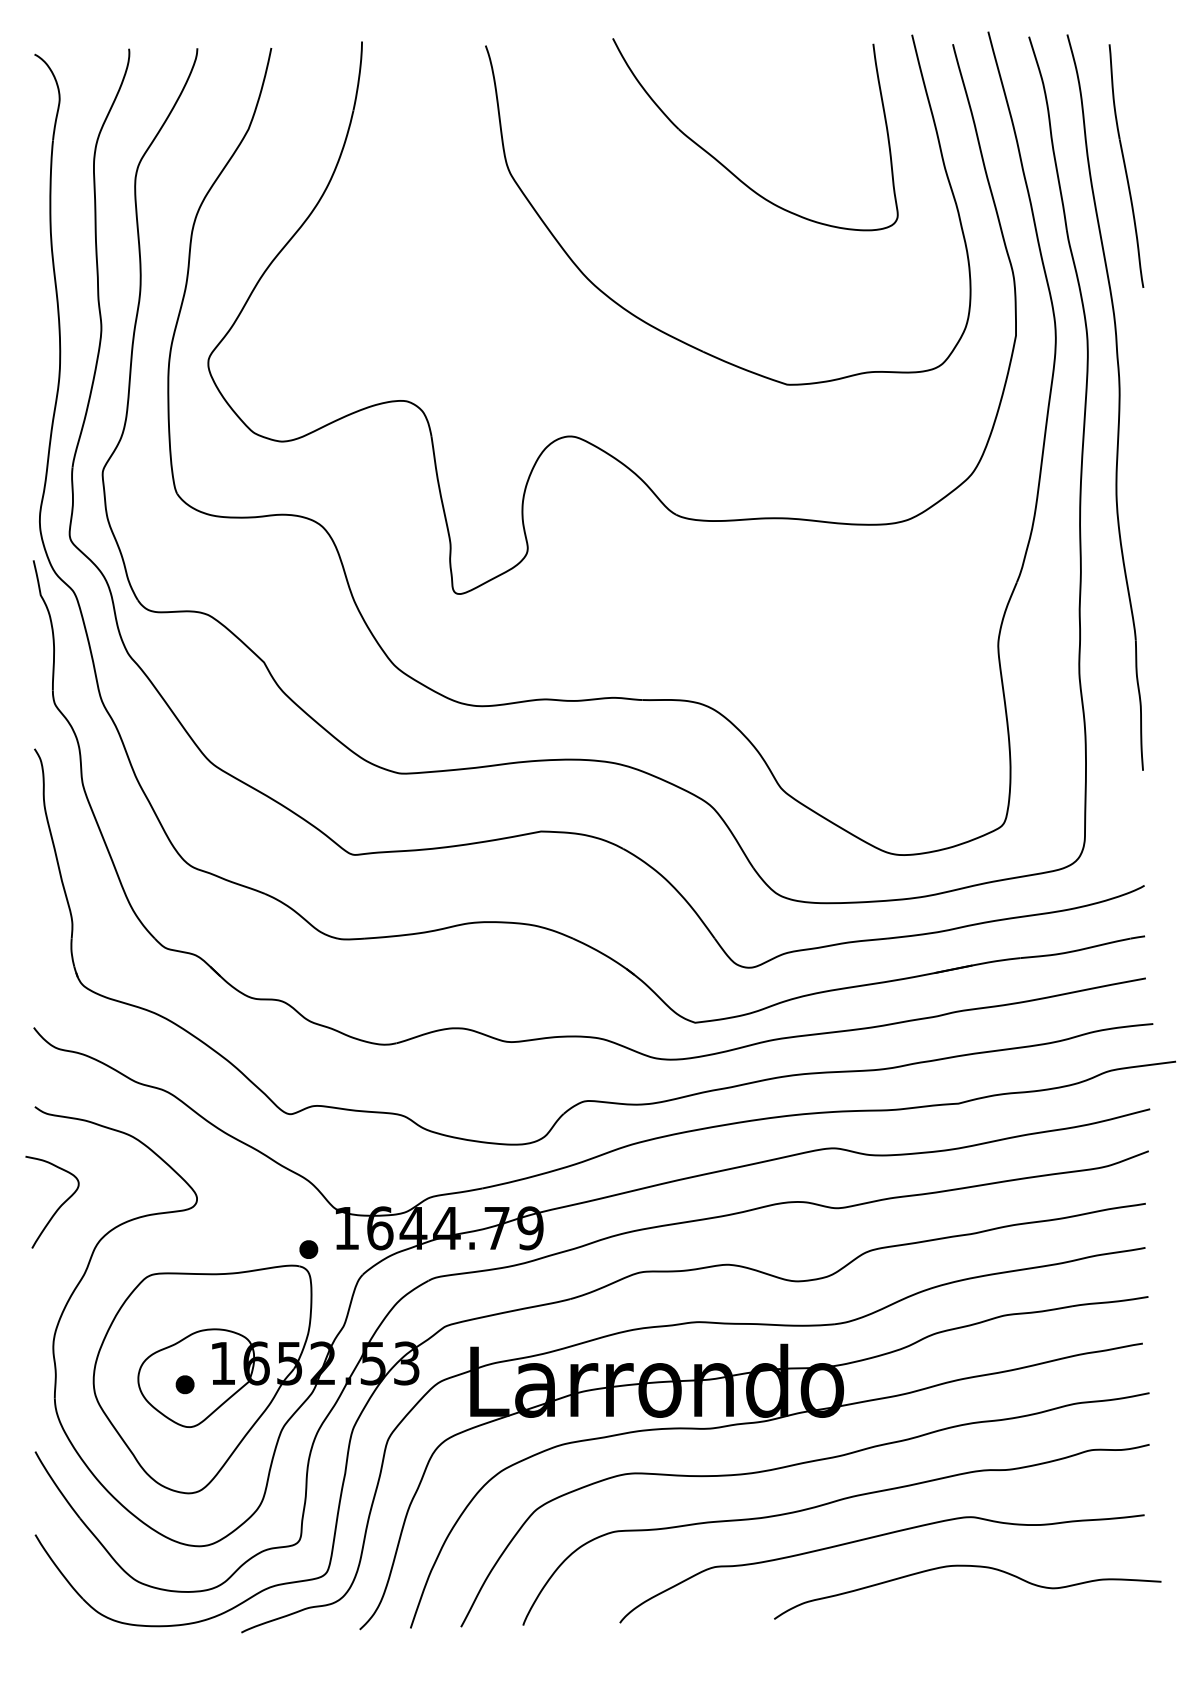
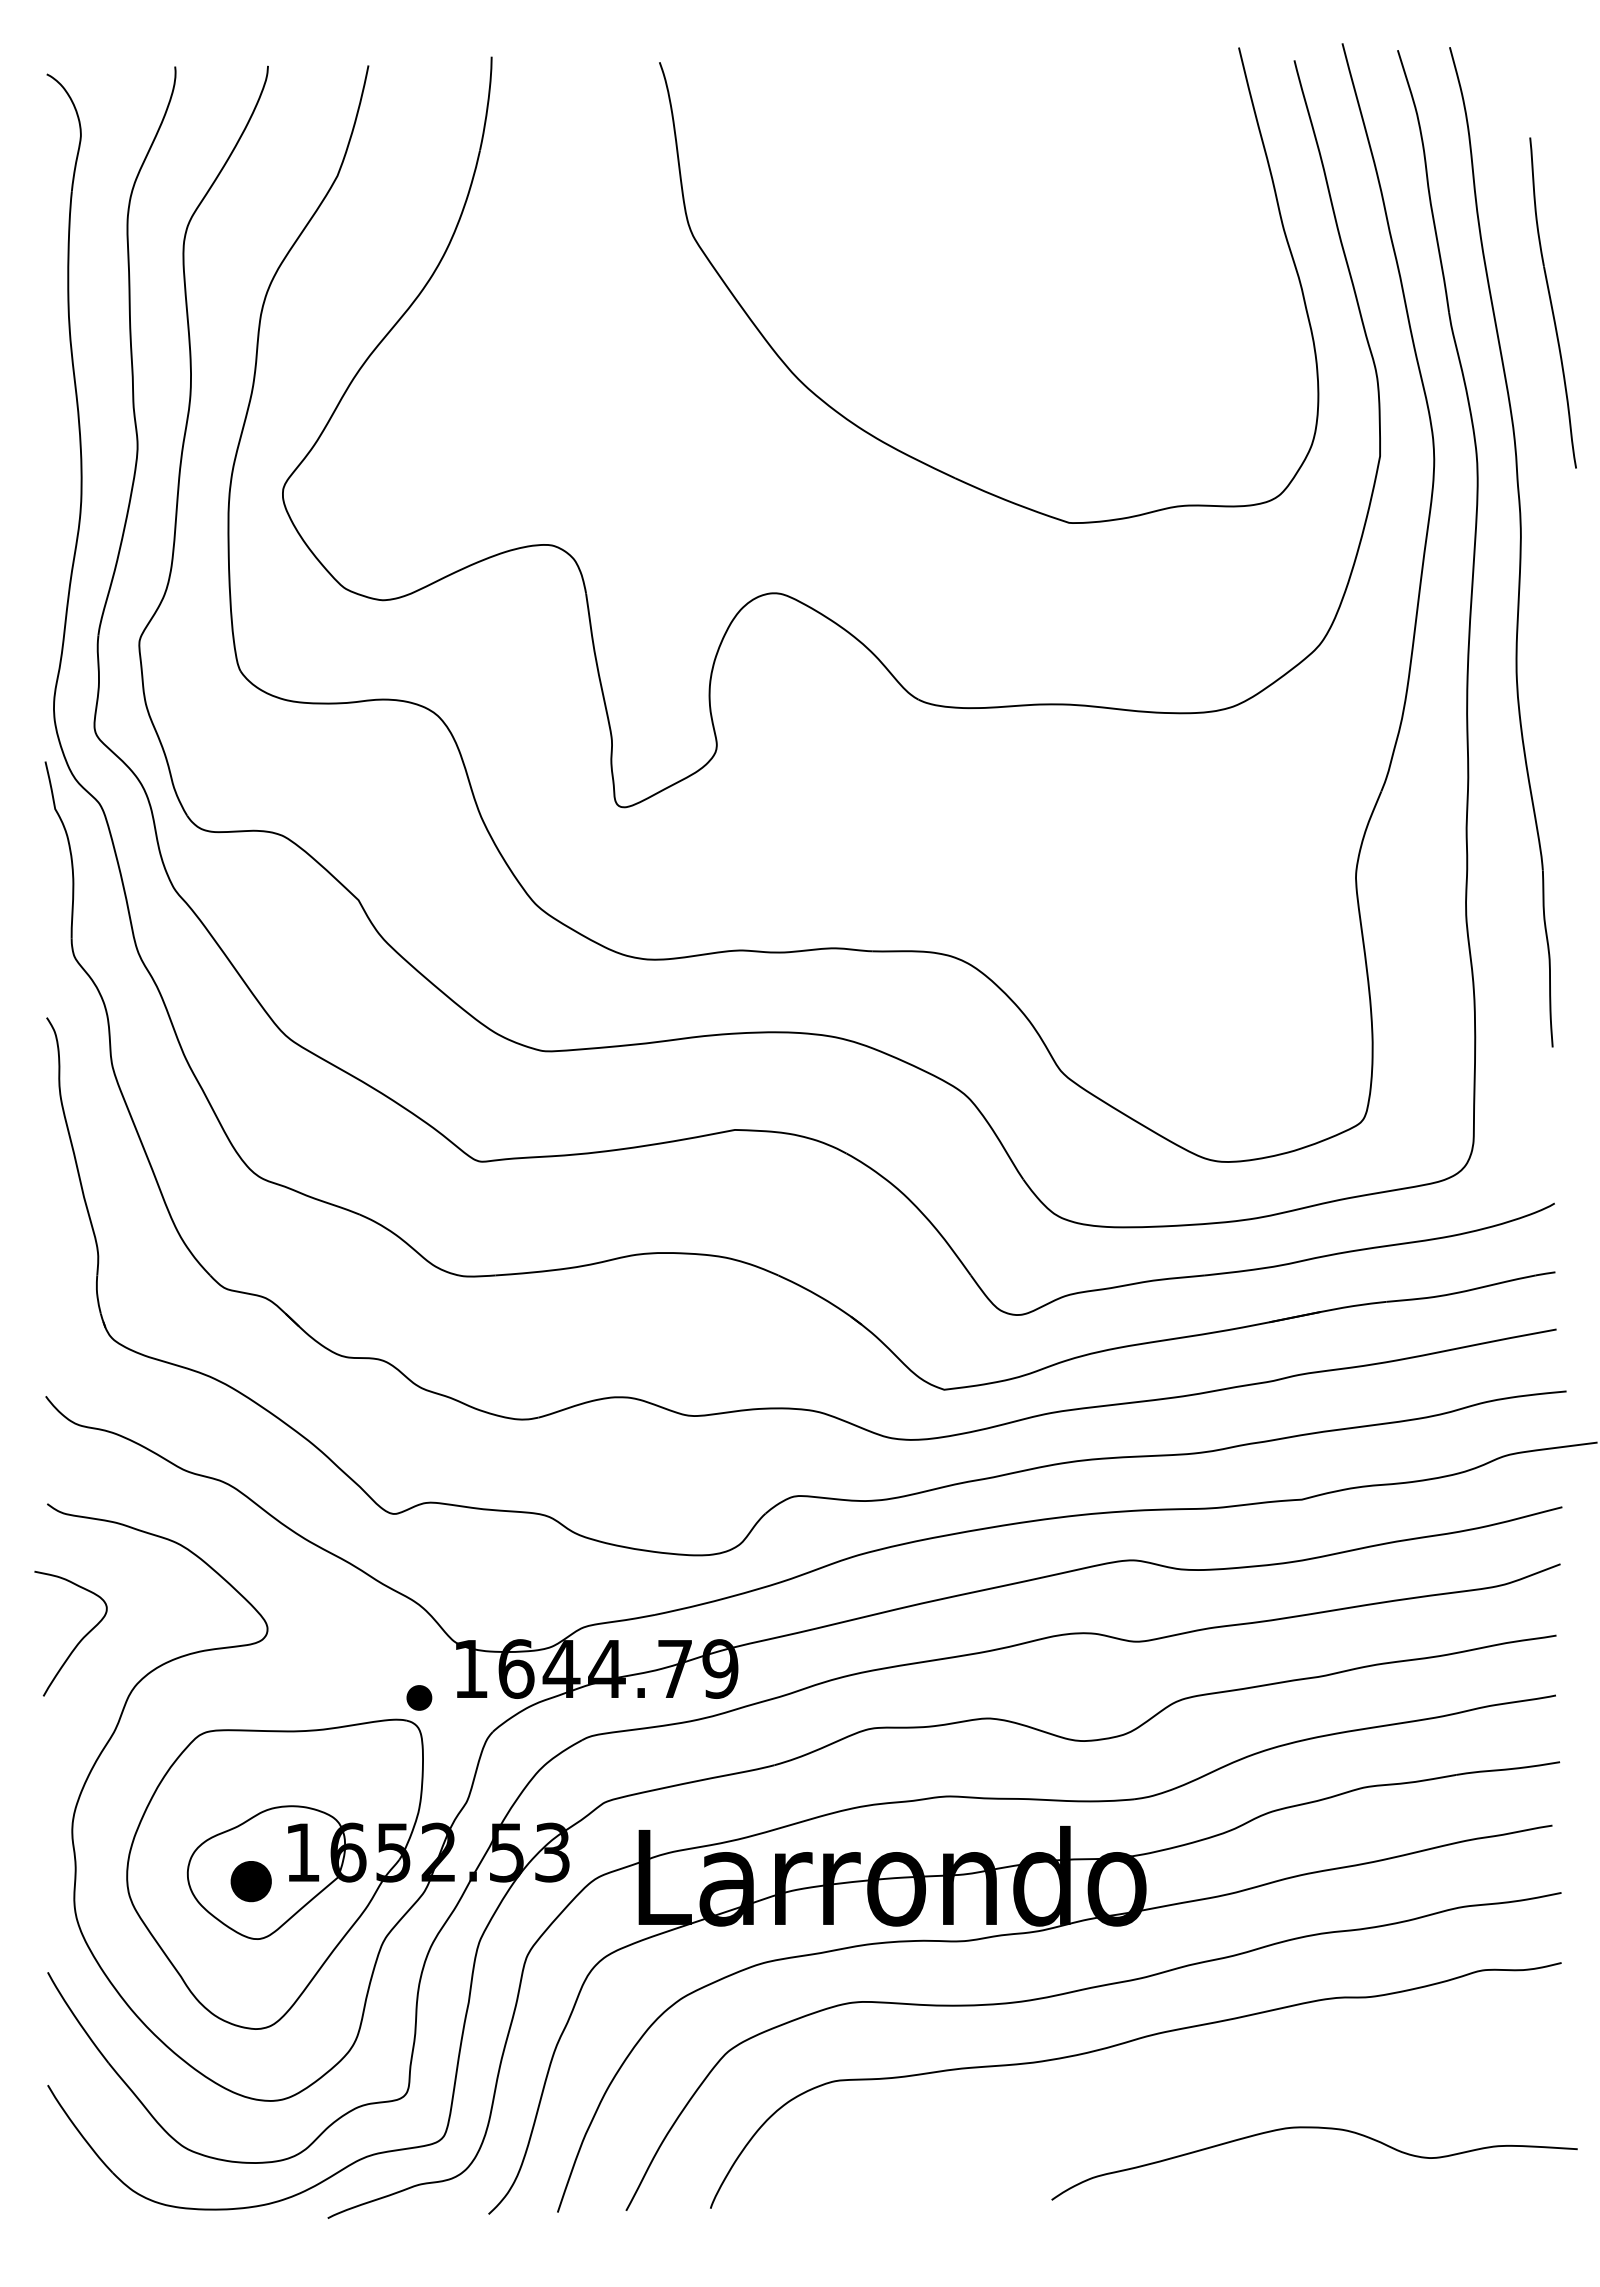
part: (724, 165) -> (984, 225), removed
part: (1125, 165) -> (1552, 302), moved
part: (185, 1384) -> (251, 1881), size x1.6
curve: (874, 1537) -> (1187, 2089), removed

